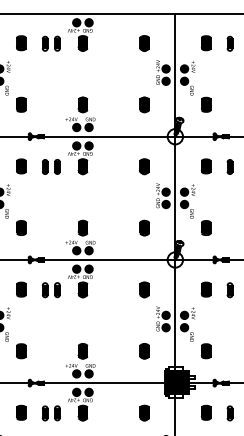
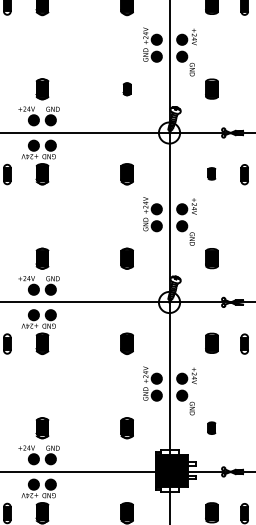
part: (144, 104) -> (127, 88), size x0.6
part: (205, 166) -> (210, 173), size x0.6
part: (205, 351) -> (210, 428), size x0.6

